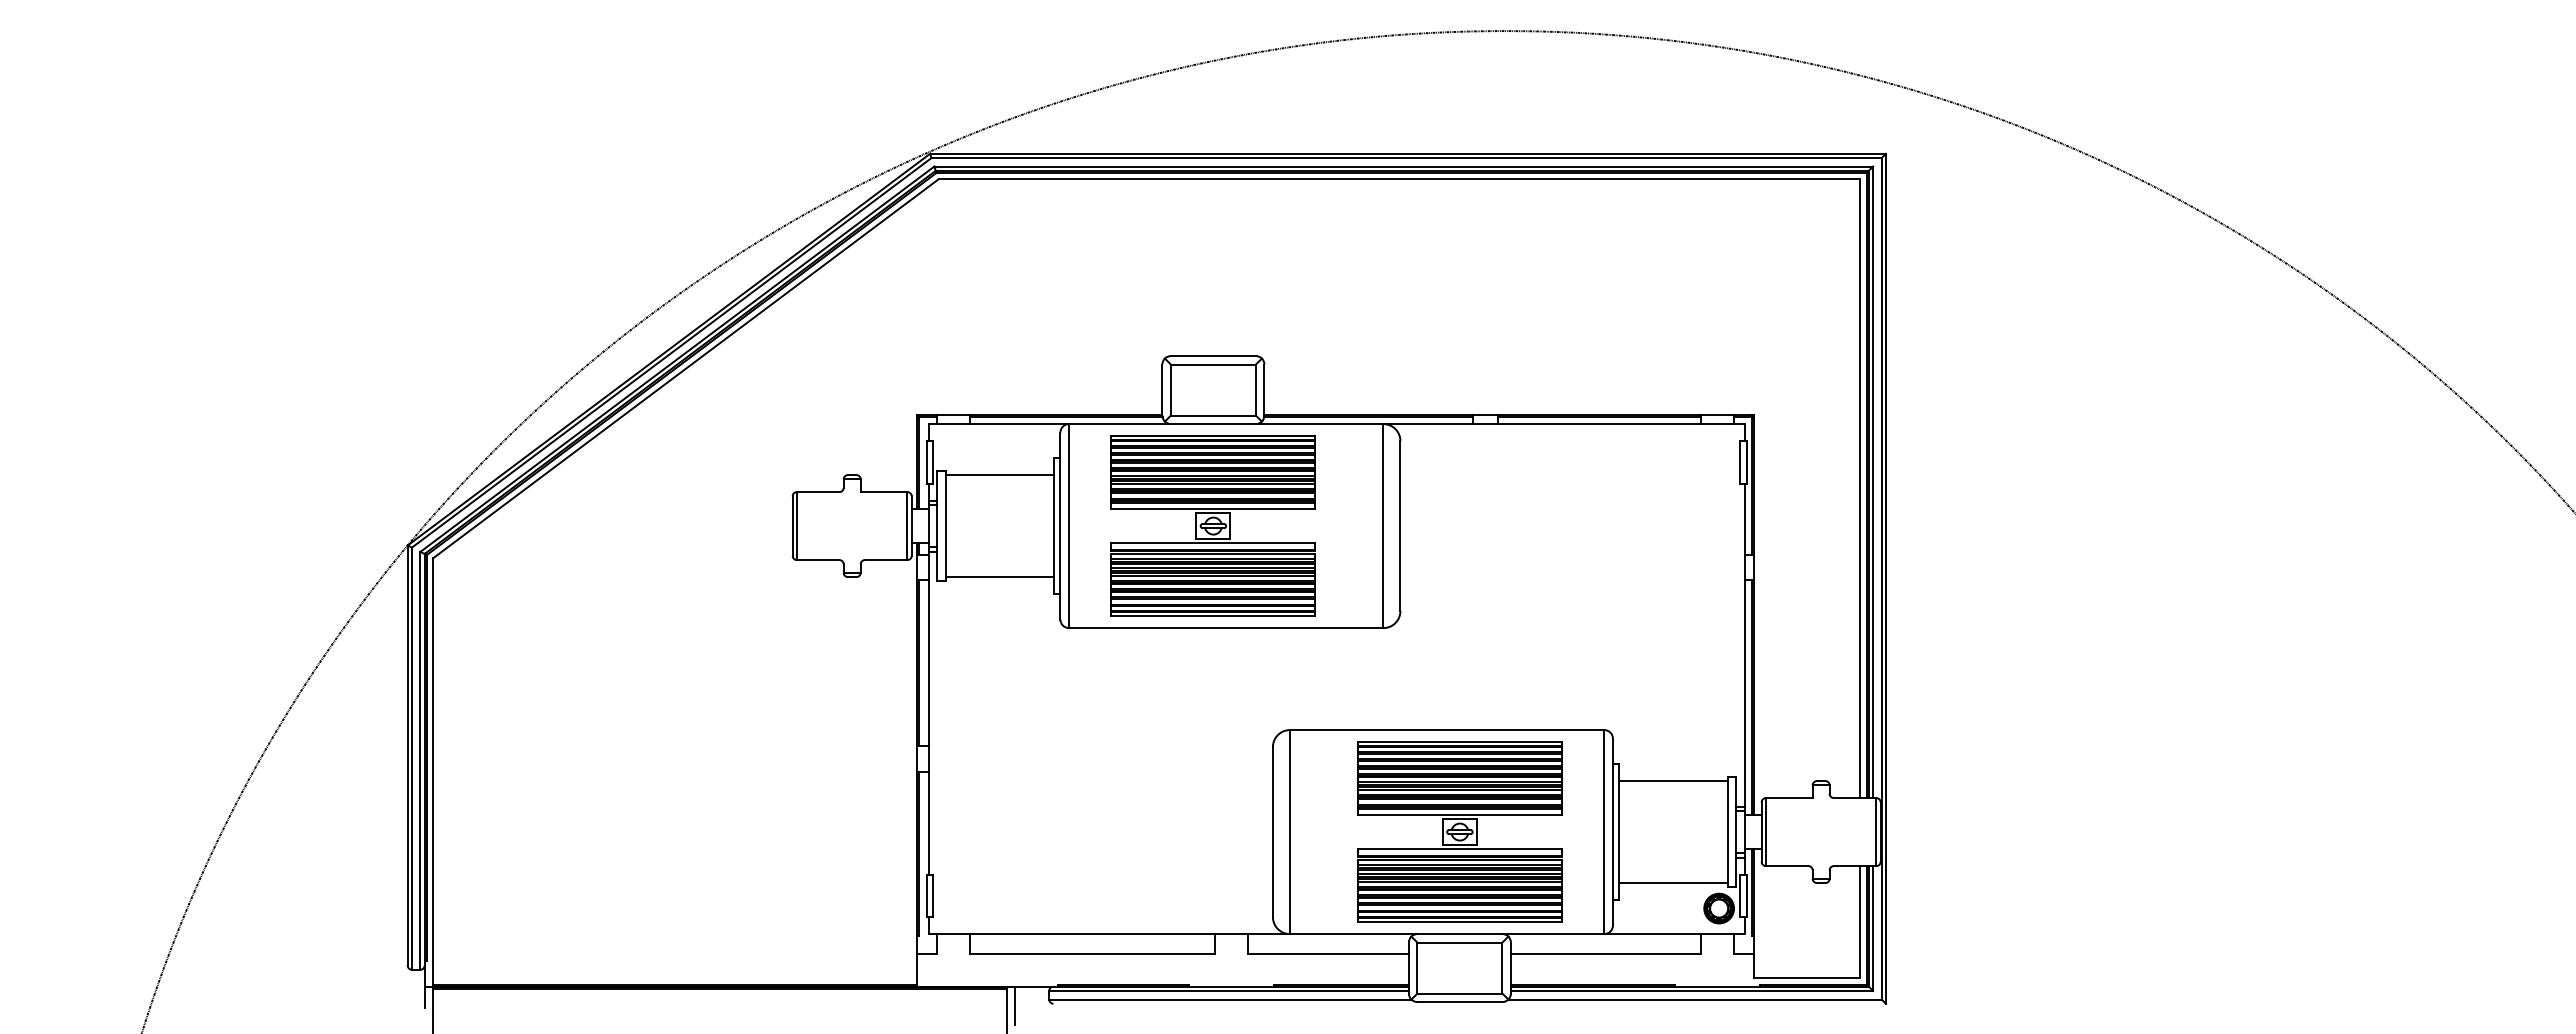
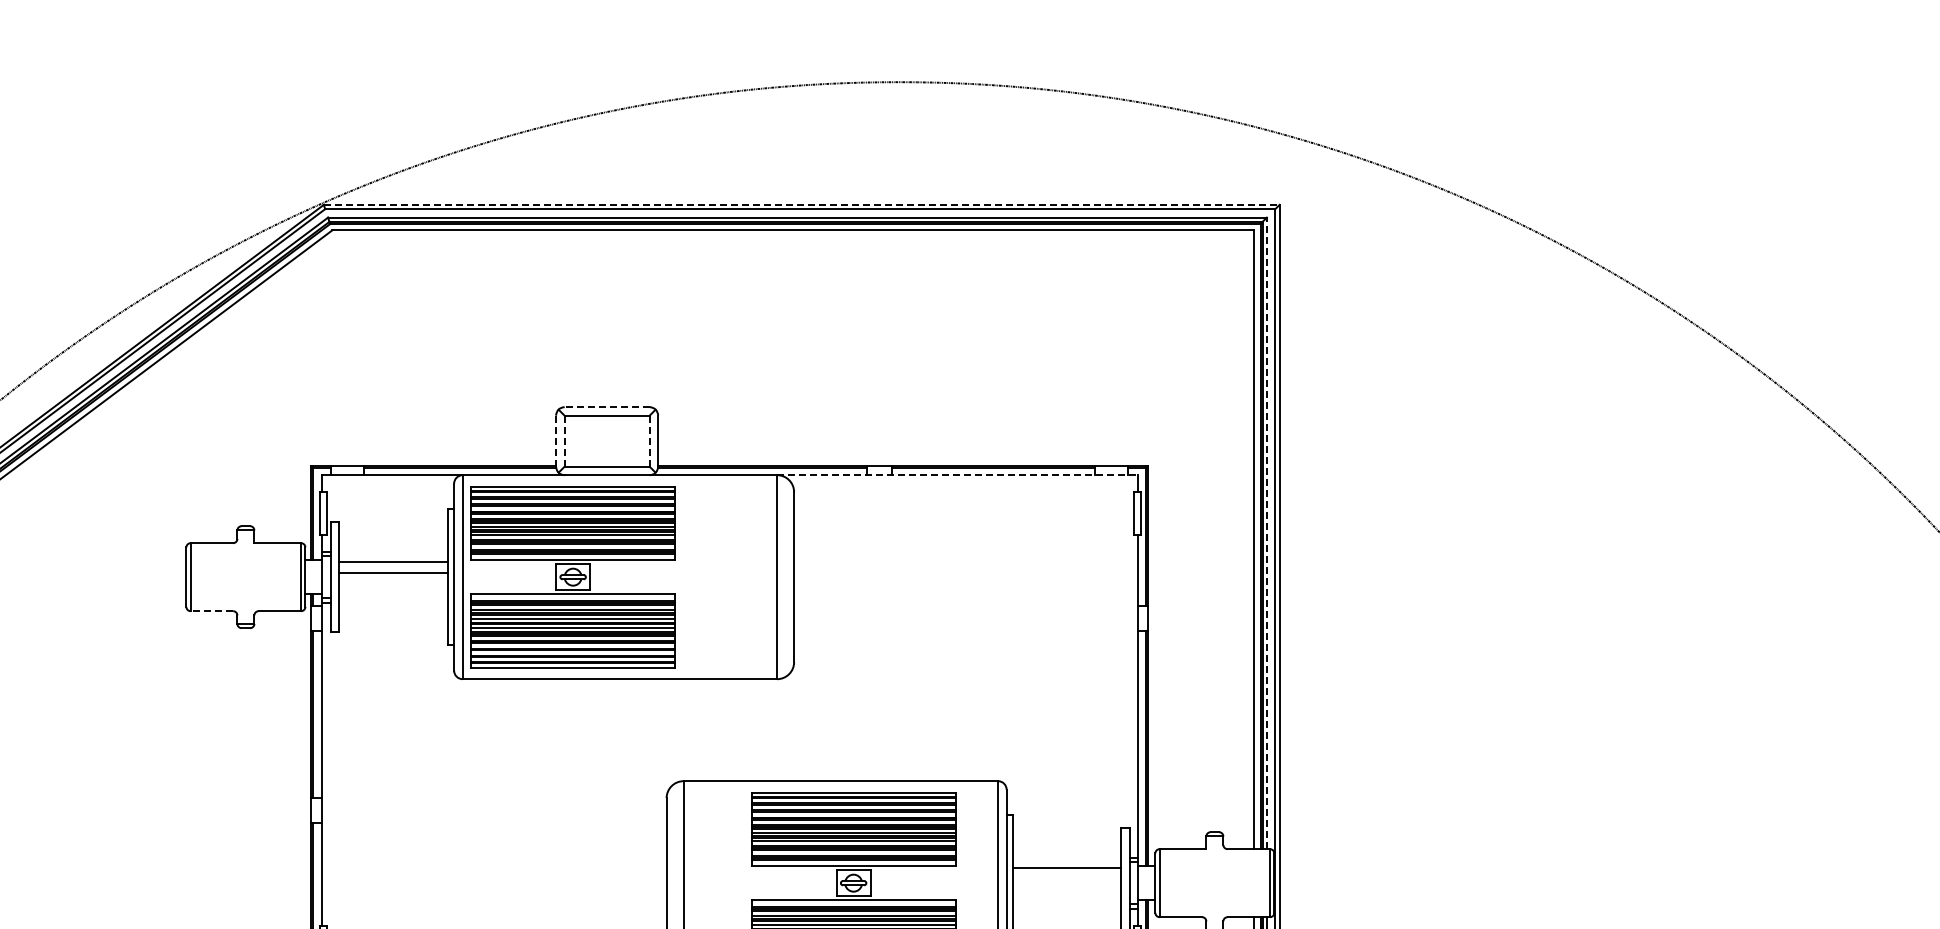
line: (1408, 153) -> (802, 204), solid -> dashed
line: (1212, 356) -> (606, 407), solid -> dashed
line: (1170, 389) -> (564, 440), solid -> dashed
line: (1162, 390) -> (556, 441), solid -> dashed
line: (1255, 390) -> (649, 441), solid -> dashed
line: (1564, 424) -> (958, 475), solid -> dashed
line: (999, 475) -> (393, 562), moved
line: (1873, 482) -> (1267, 533), solid -> dashed
part: (1212, 525) -> (572, 576), moved
line: (817, 560) -> (211, 611), solid -> dashed
line: (999, 577) -> (393, 573), moved
line: (1673, 781) -> (1067, 868), moved

